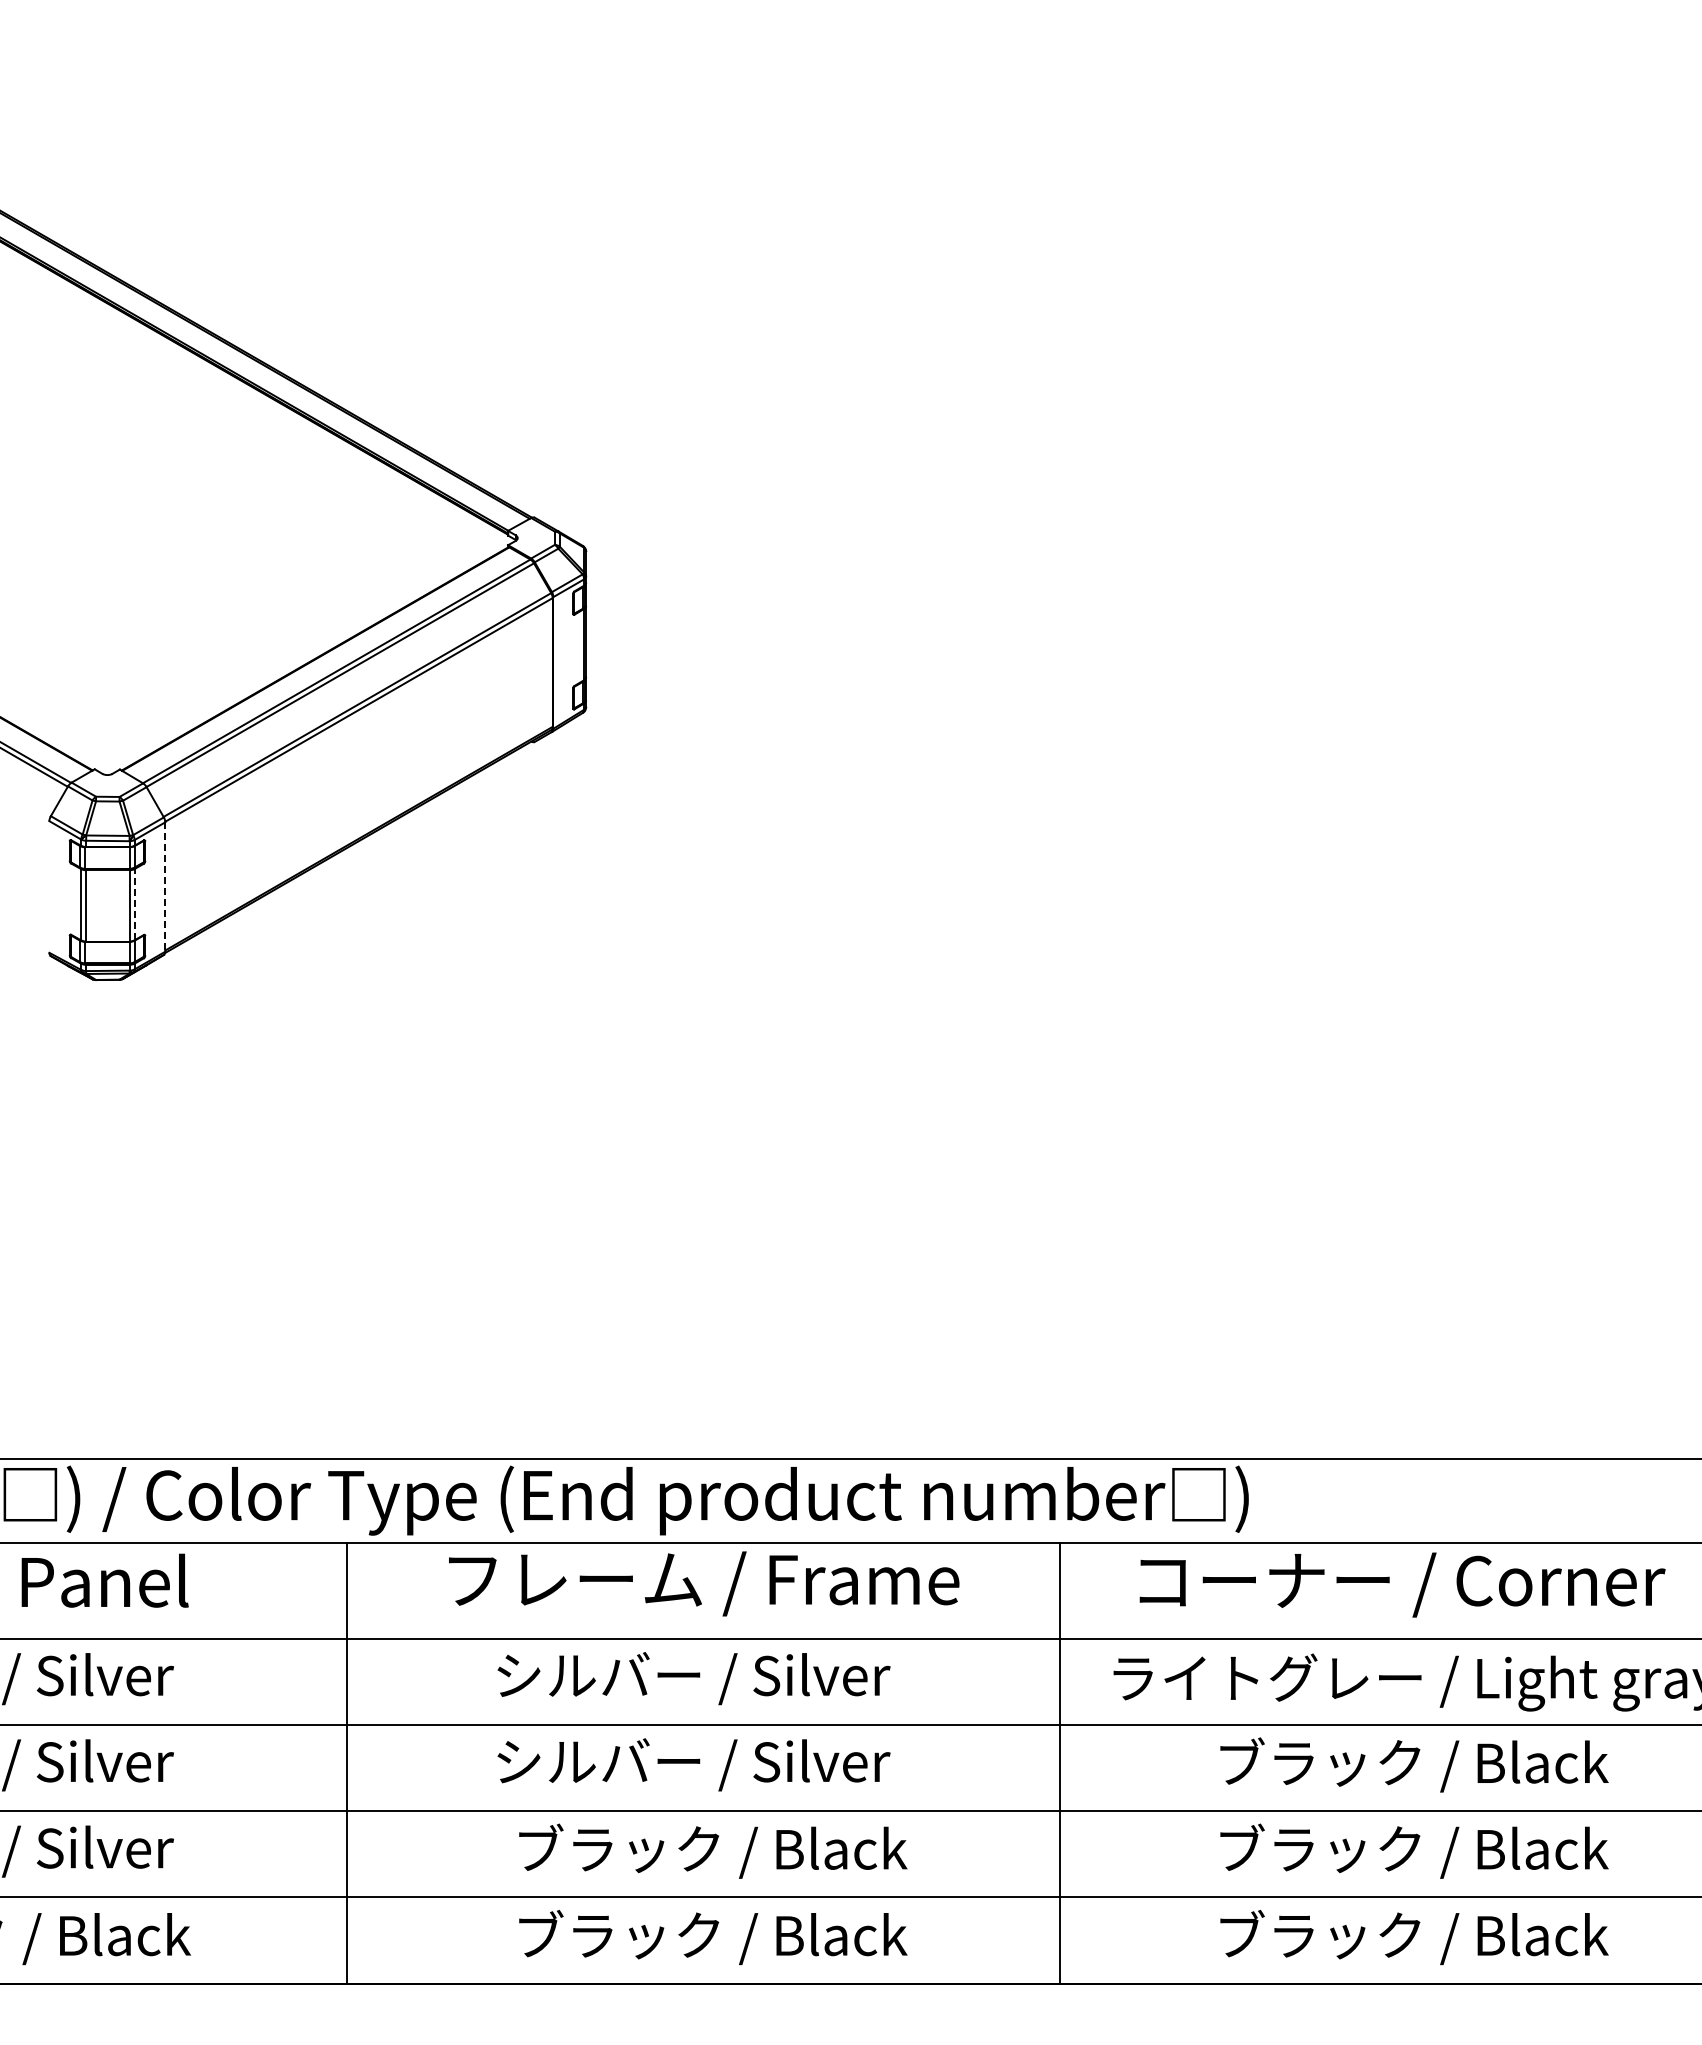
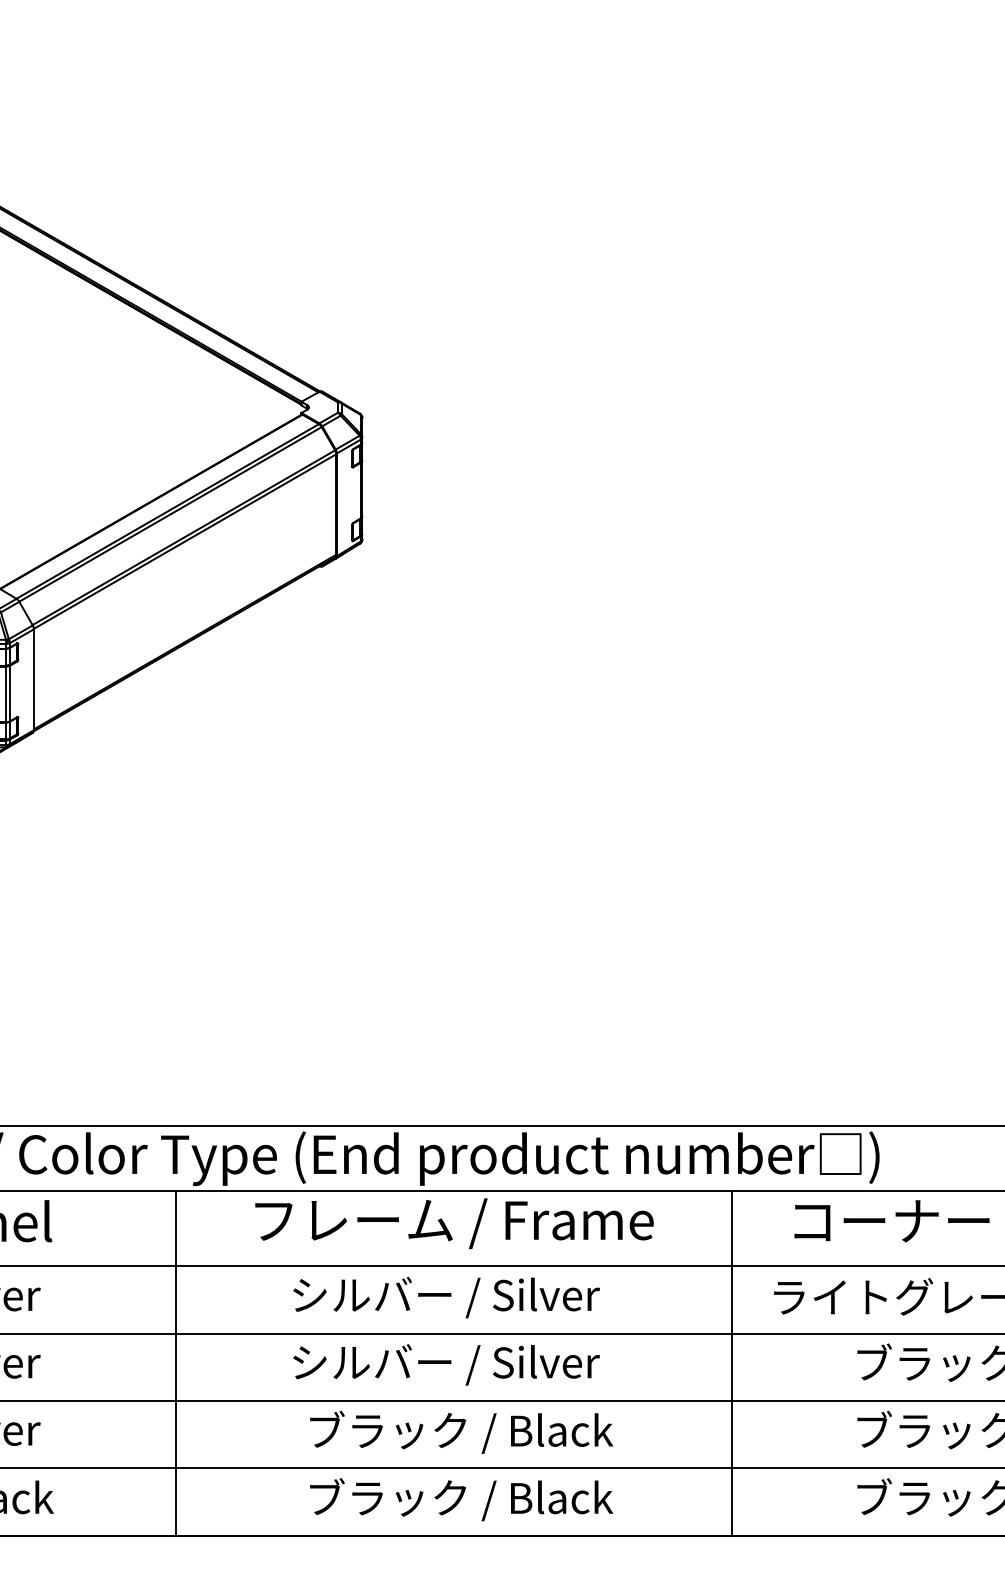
line: (165, 887) -> (34, 680), dashed -> solid
line: (134, 904) -> (9, 693), dashed -> solid

